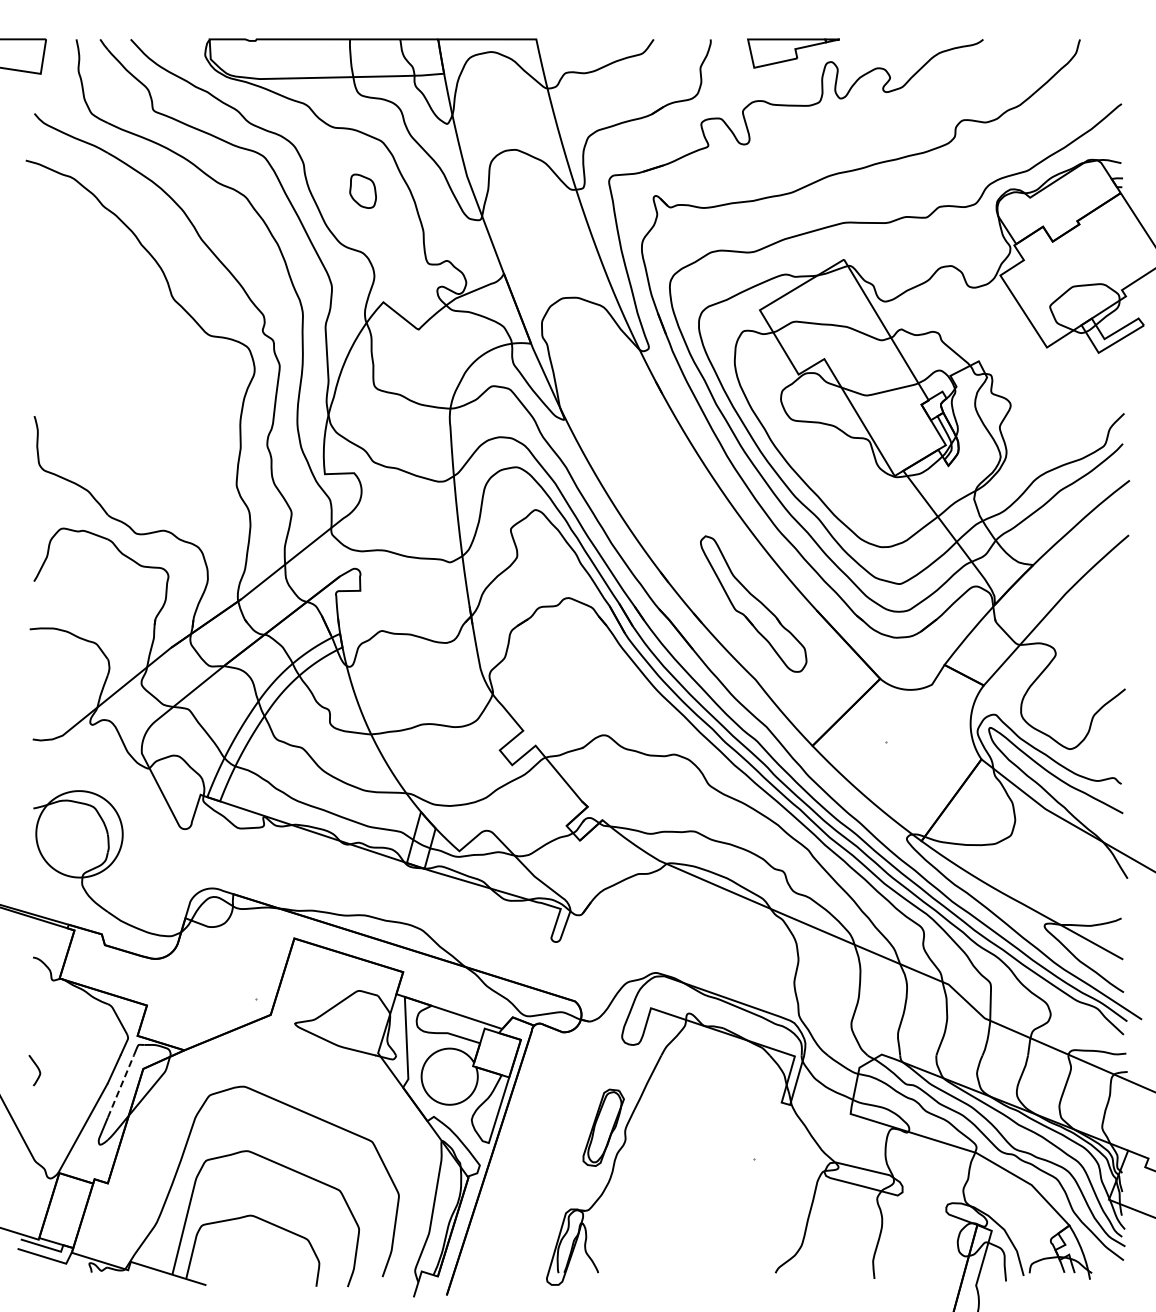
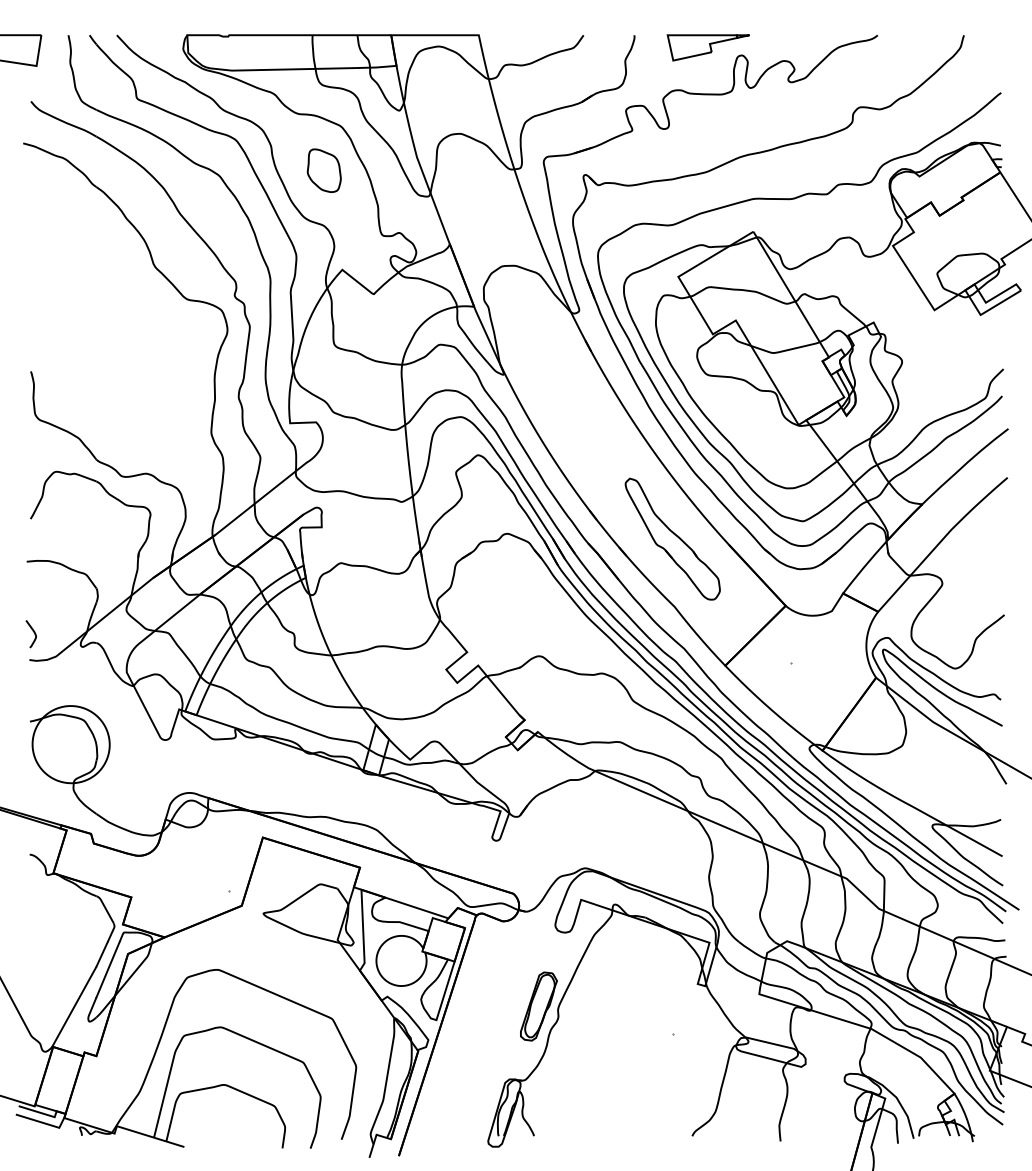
part: (362, 191) -> (323, 170), size x1.43
curve: (37, 1069) -> (33, 633), moved
line: (120, 1086) -> (107, 969), dashed -> solid

